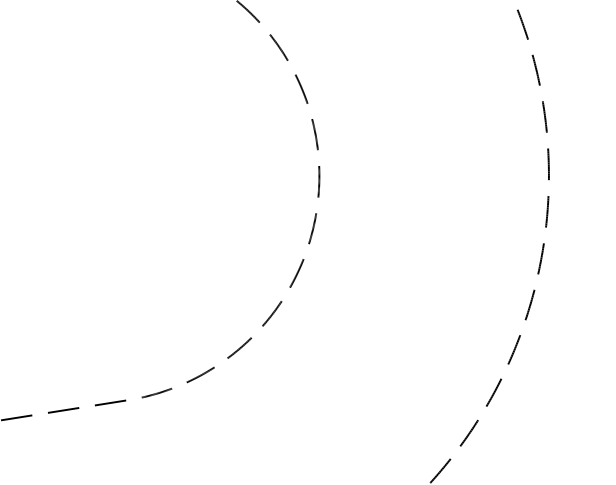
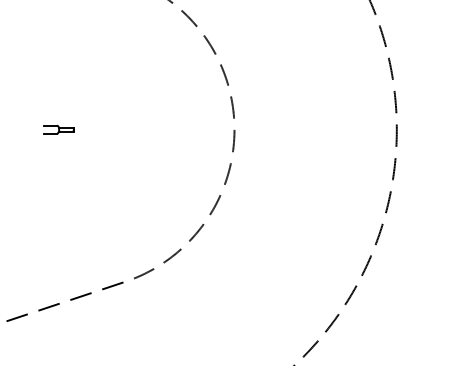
part: (70, 172) -> (58, 129), added

